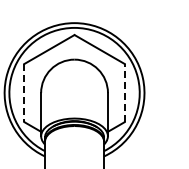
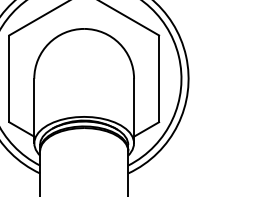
line: (24, 93) -> (9, 79), dashed -> solid
line: (124, 93) -> (158, 79), dashed -> solid

